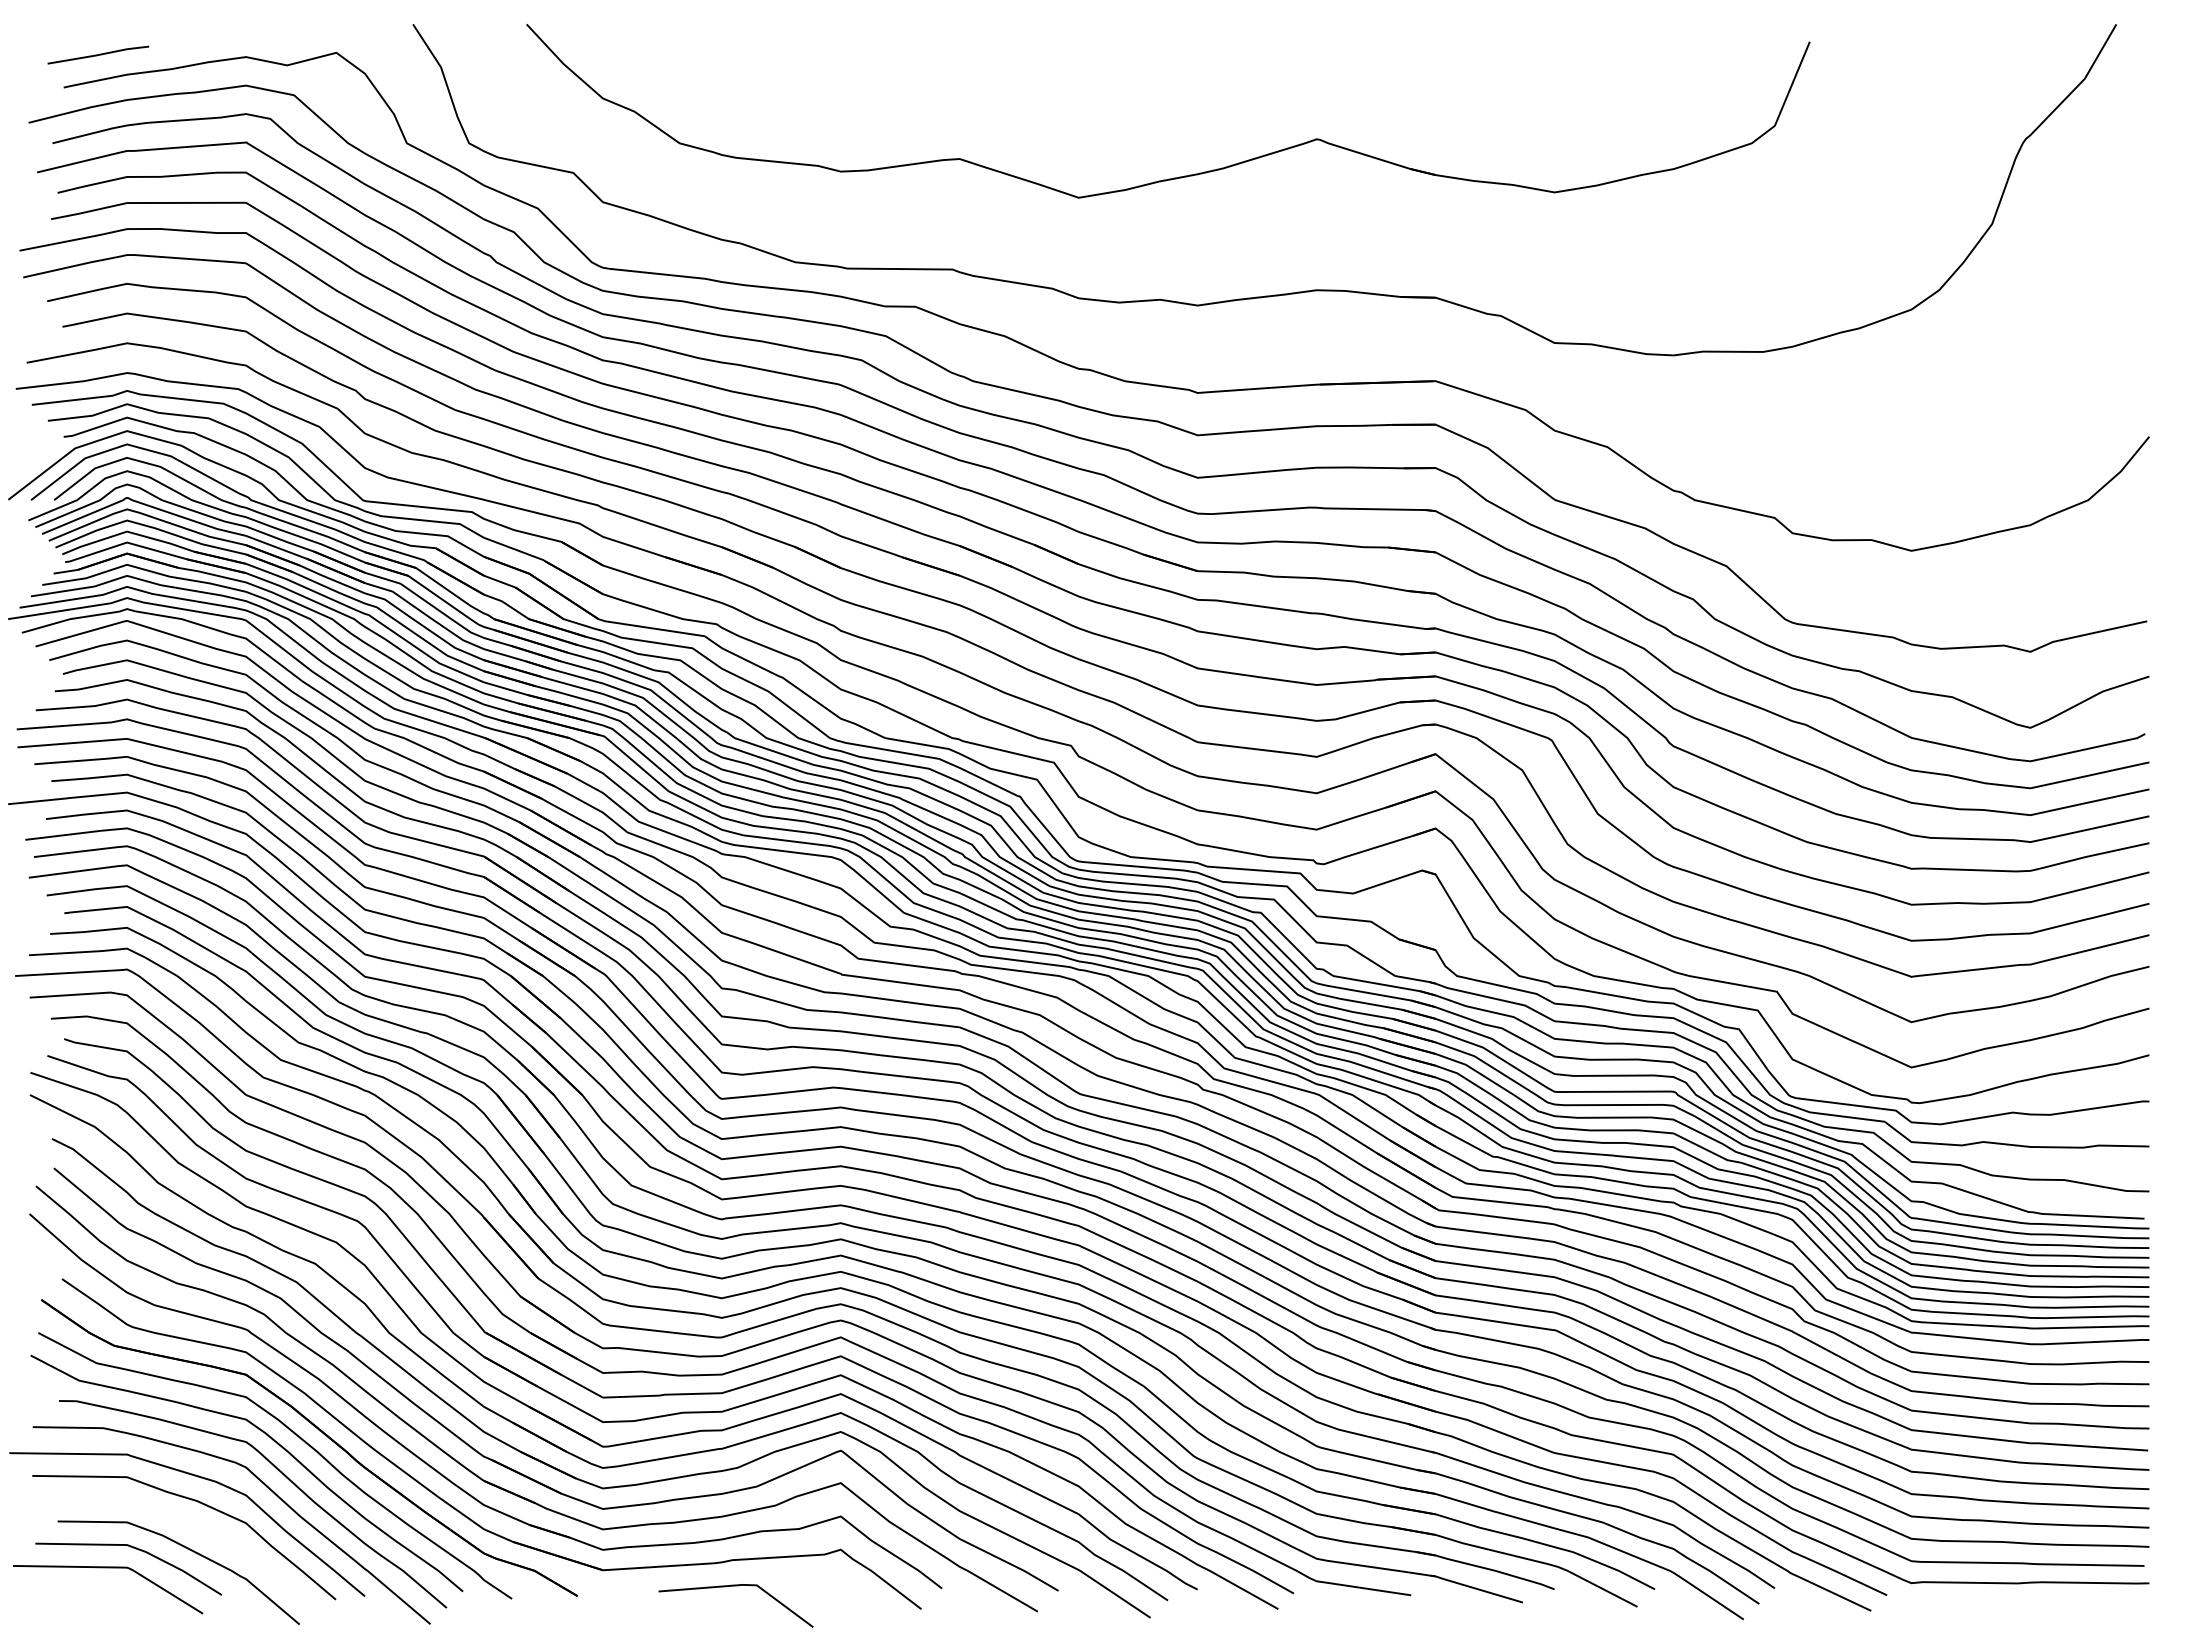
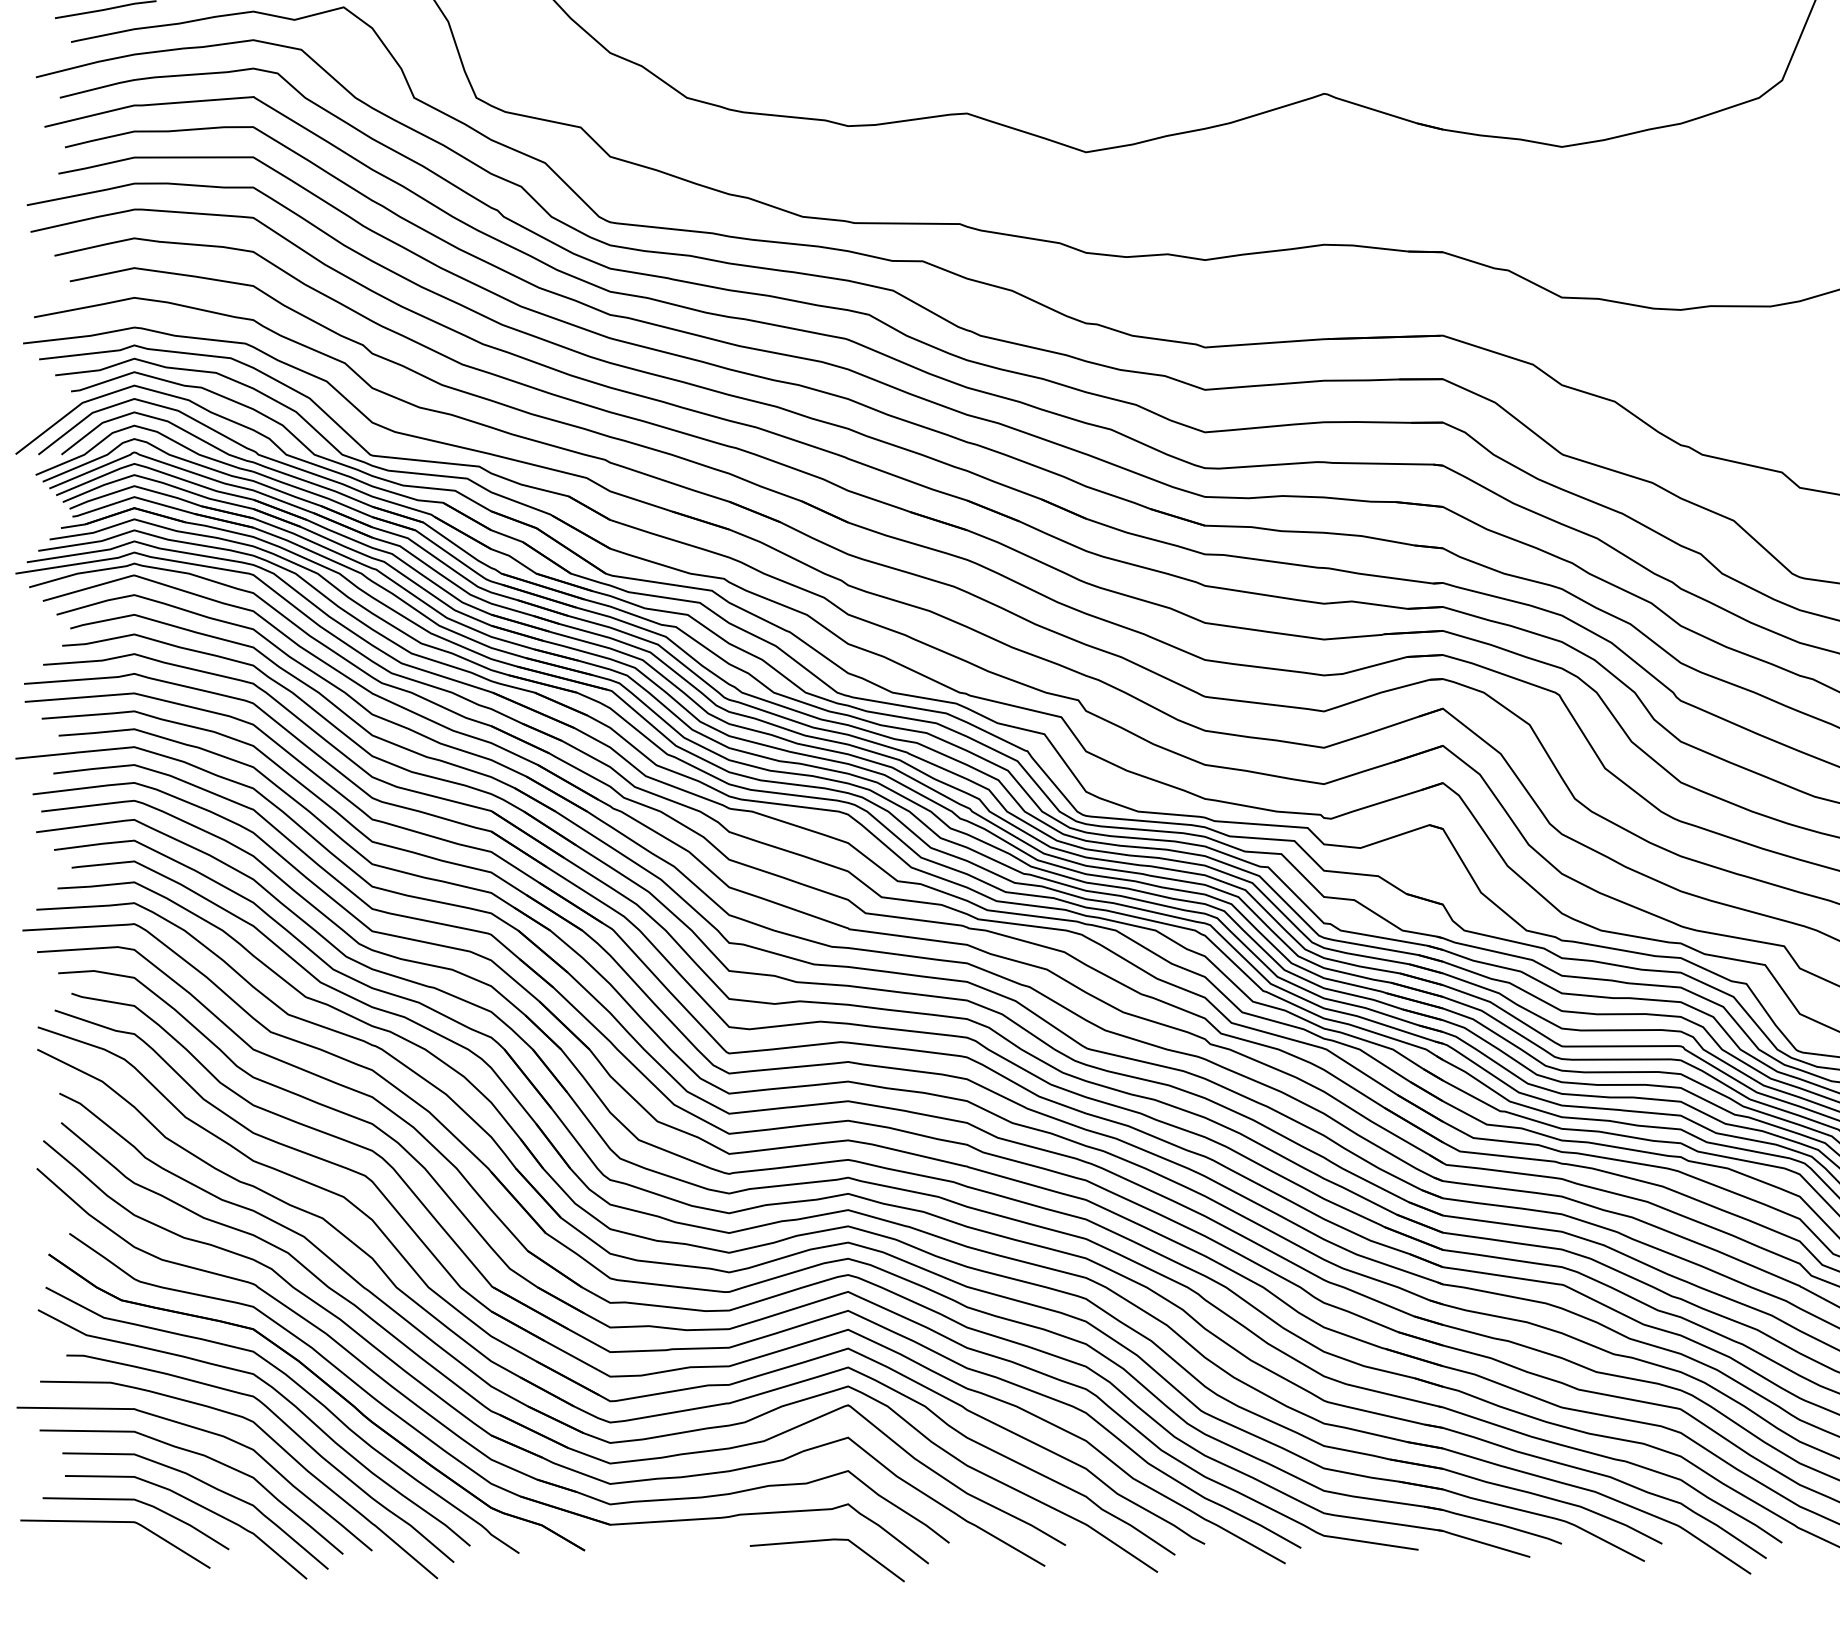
curve: (201, 1531) -> (208, 1486), added
line: (735, 1586) -> (826, 1541), moved

